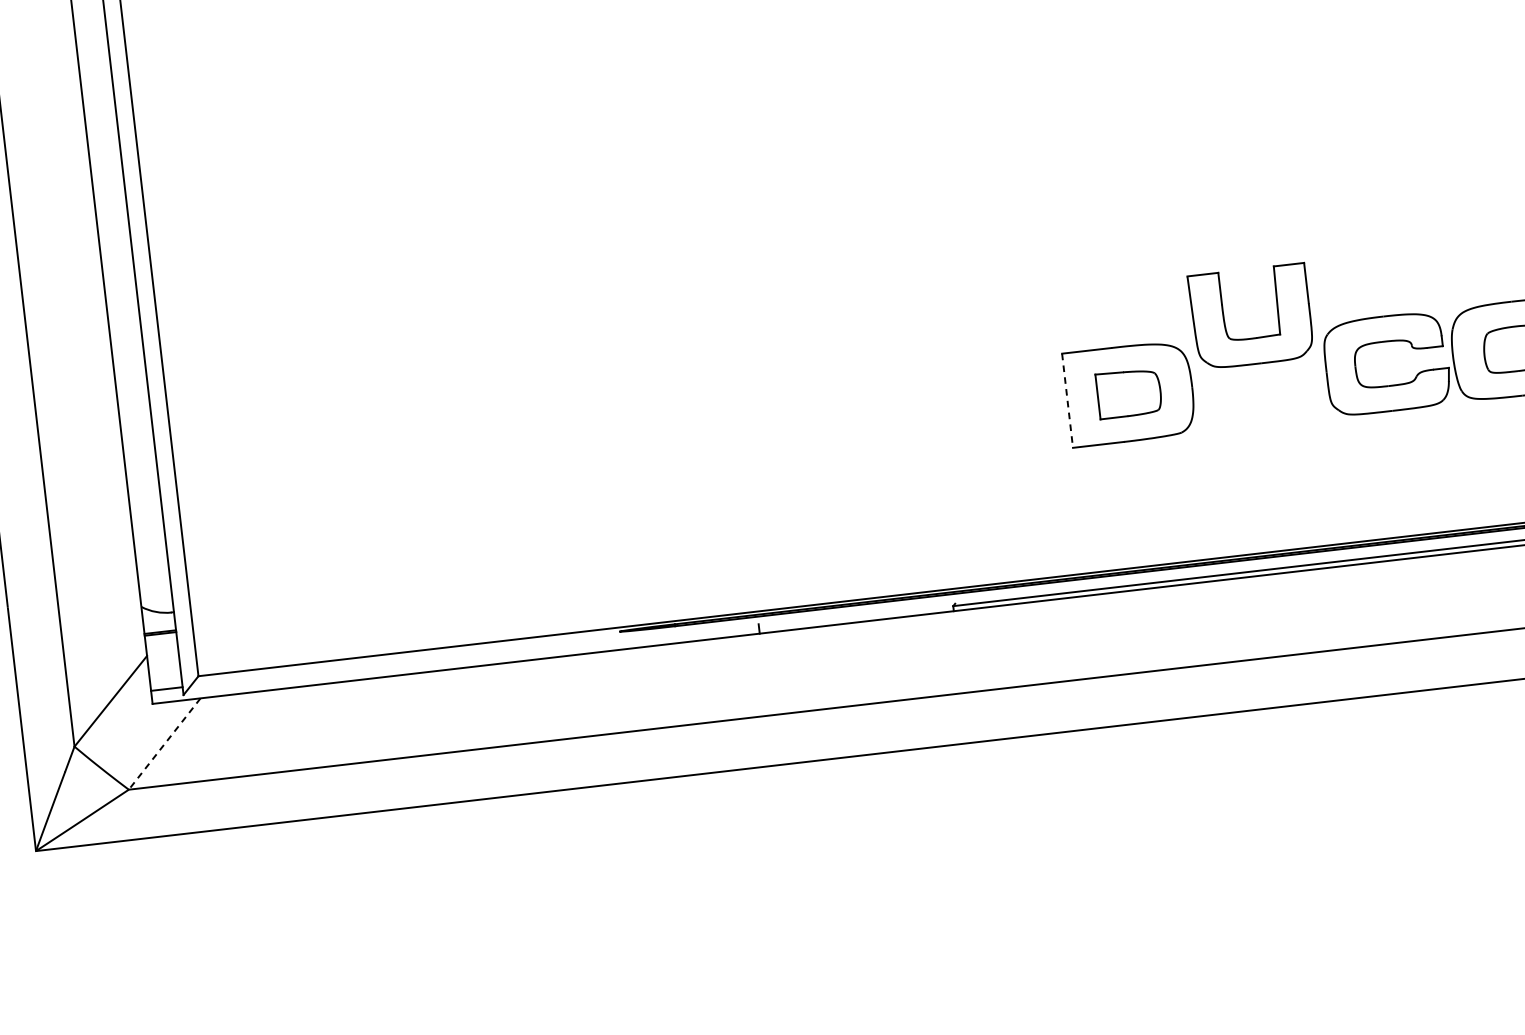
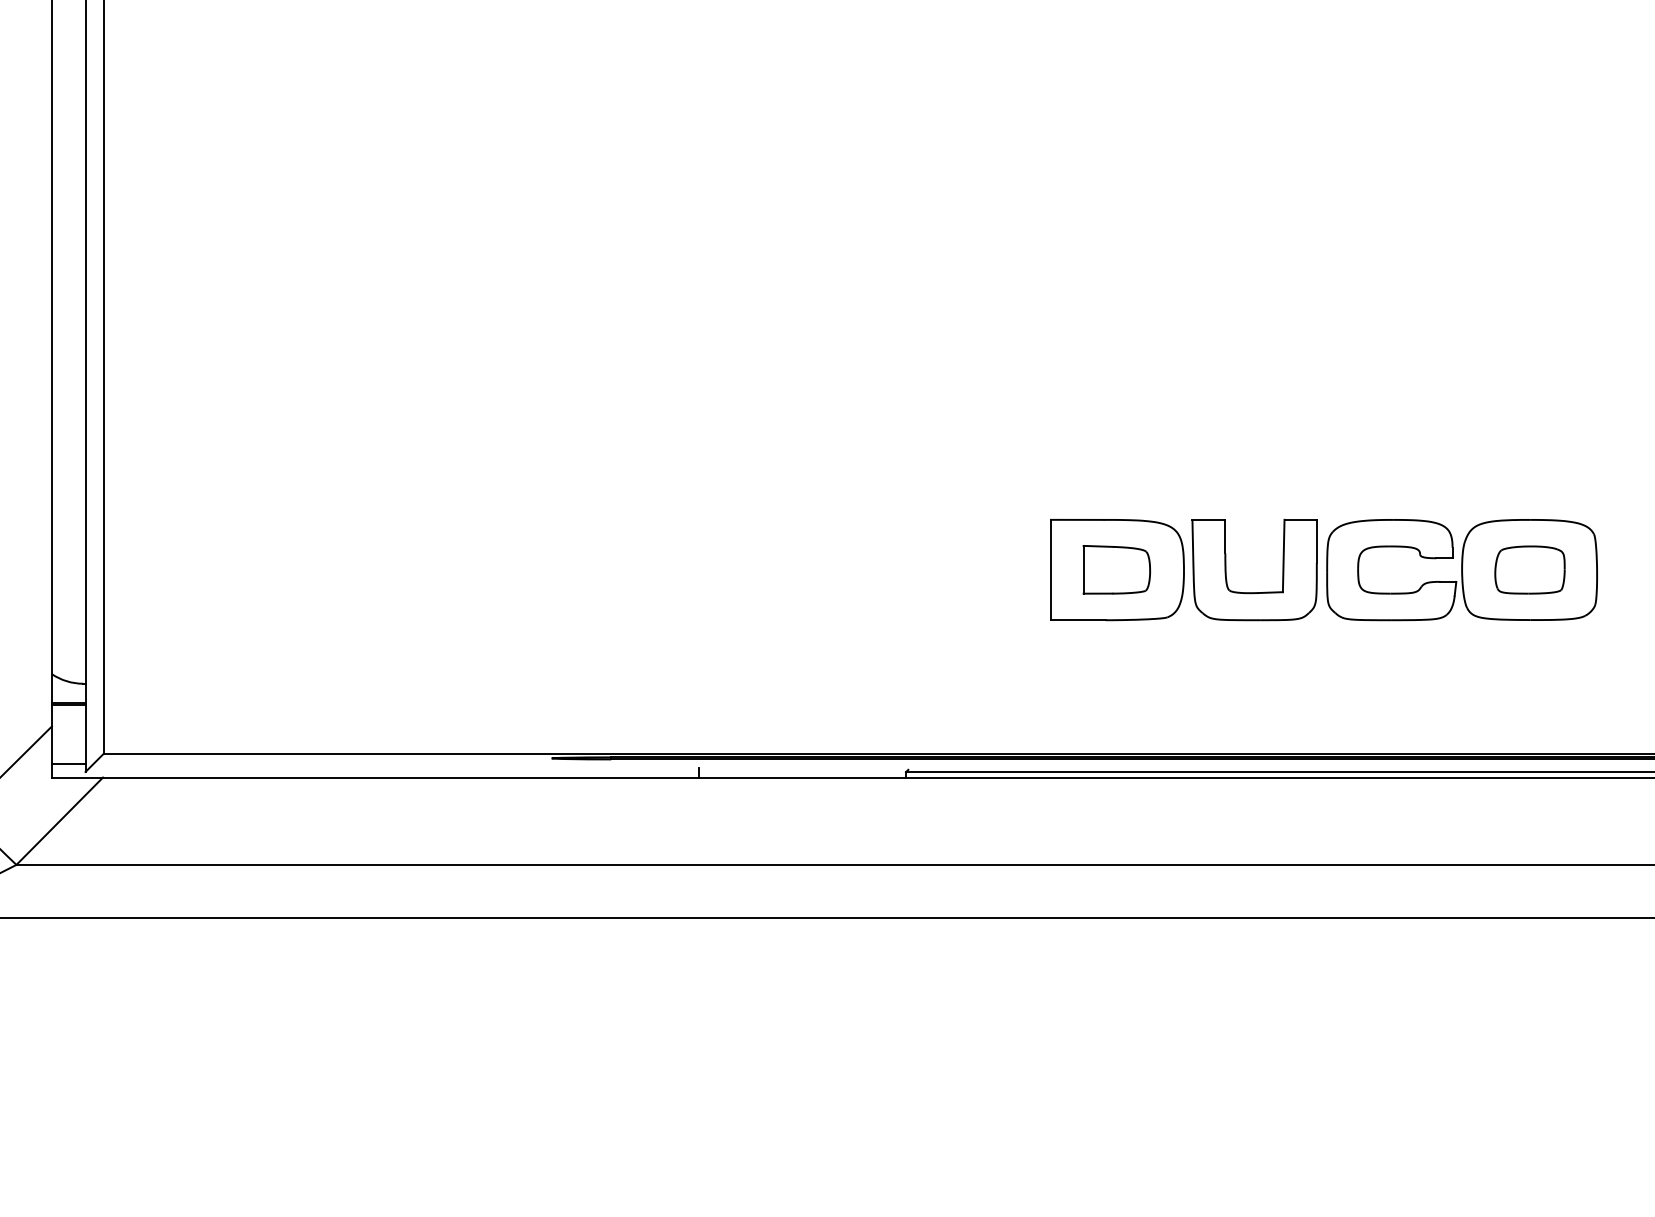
part: (1253, 337) -> (1254, 592), moved
line: (1067, 401) -> (1051, 570), dashed -> solid
line: (164, 744) -> (59, 821), dashed -> solid

